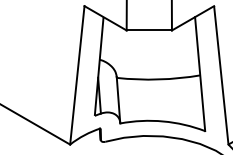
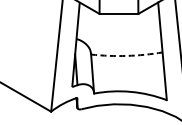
arc: (158, 79) -> (126, 55), solid -> dashed

